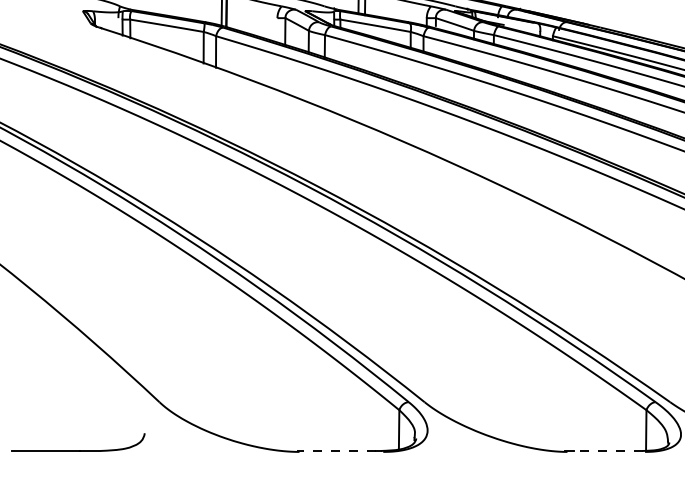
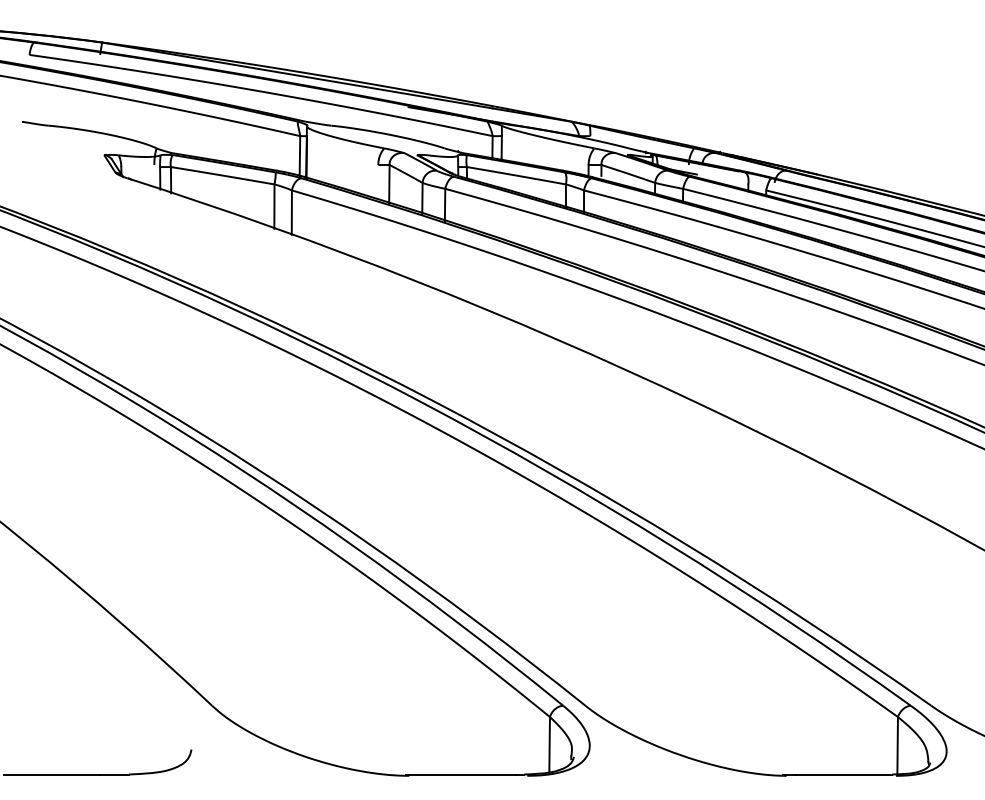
line: (335, 450) -> (460, 774), dashed -> solid
line: (607, 450) -> (843, 774), dashed -> solid

